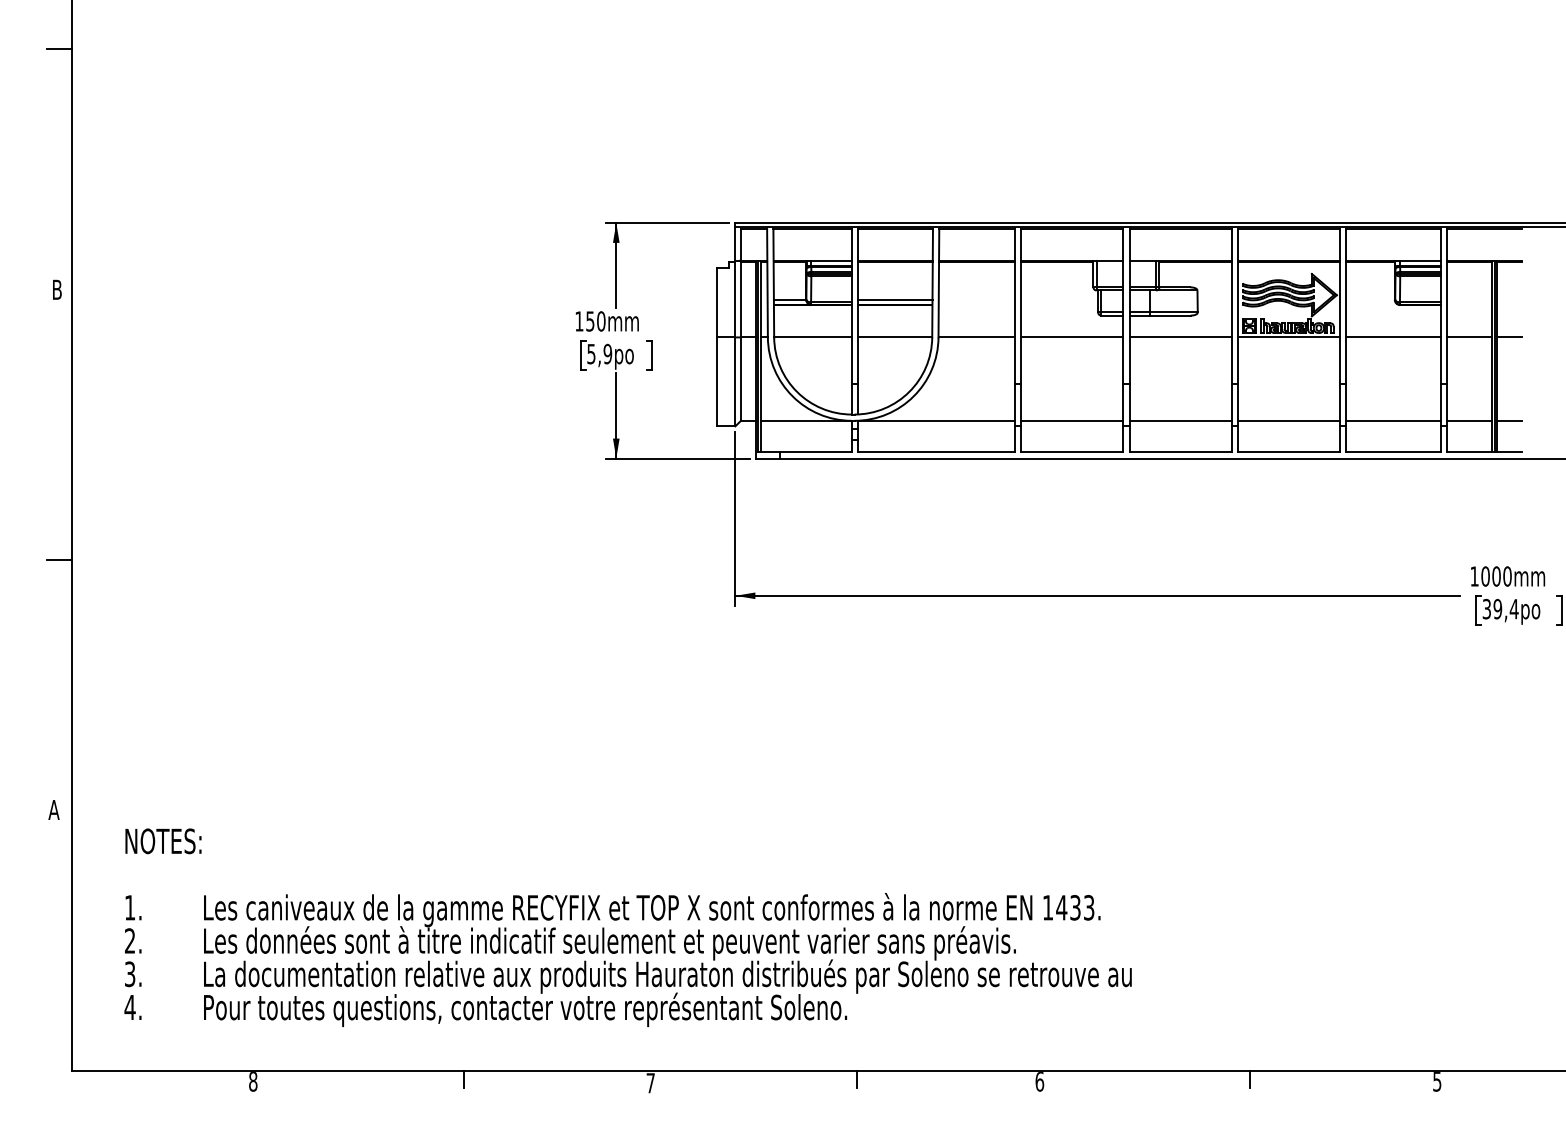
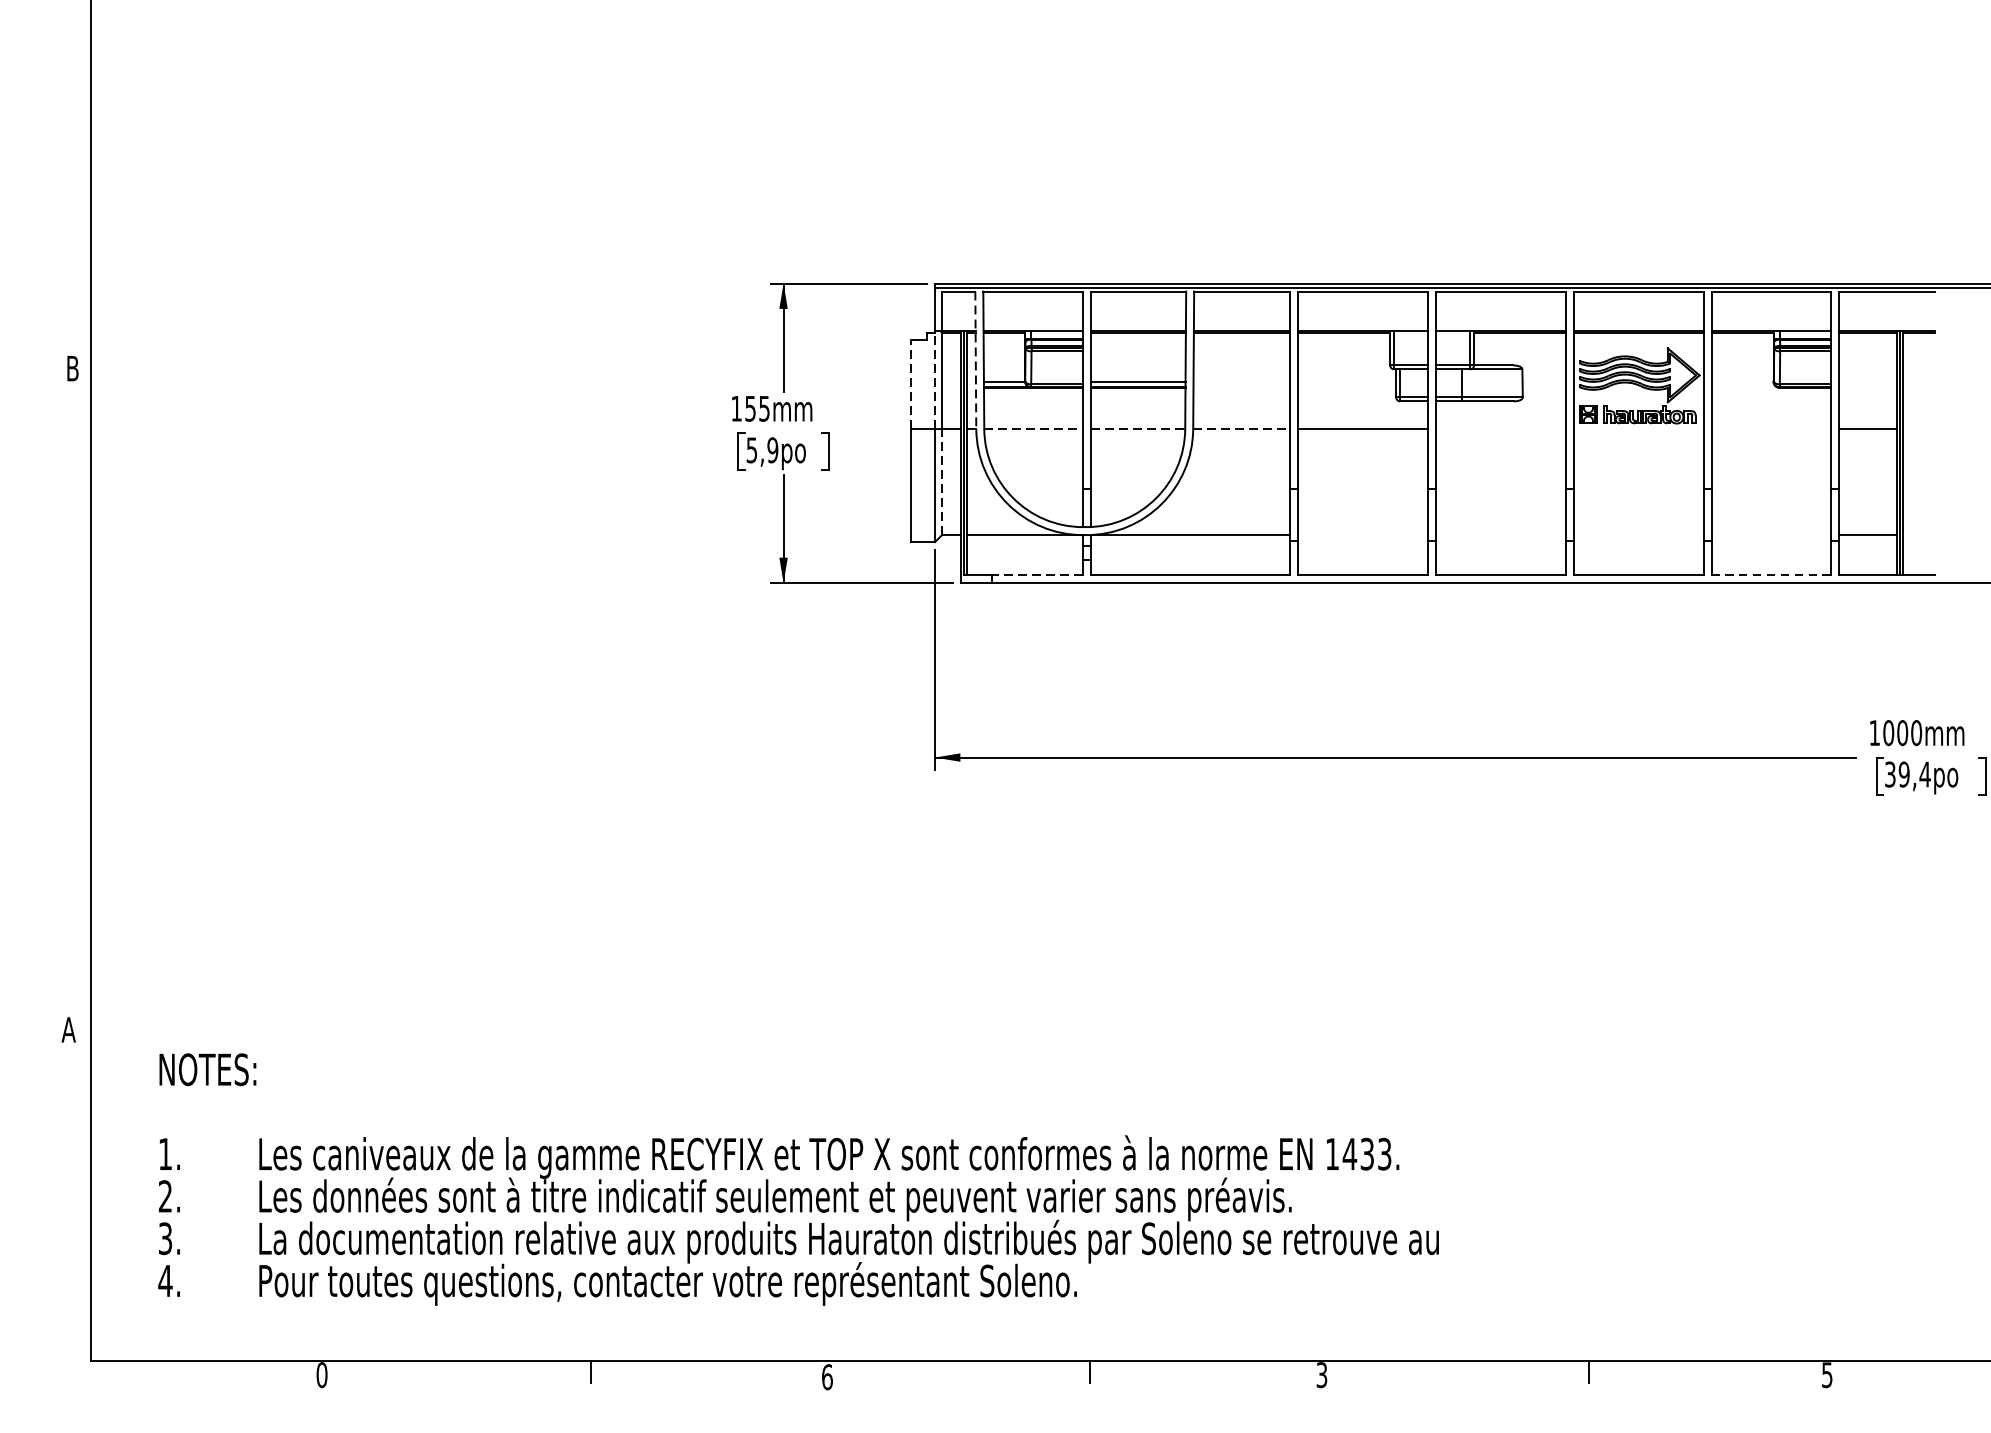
line: (58, 48) -> (74, 61), removed
line: (767, 283) -> (975, 360), solid -> dashed
line: (735, 299) -> (935, 380), solid -> dashed
line: (716, 302) -> (910, 384), solid -> dashed
text: (601, 321) -> (764, 408), 150mm -> 155mm
line: (812, 337) -> (1033, 429), solid -> dashed
line: (895, 337) -> (1138, 429), solid -> dashed
line: (977, 337) -> (1242, 429), solid -> dashed
line: (1180, 337) -> (1500, 429), removed
line: (1288, 337) -> (1638, 429), removed
line: (1393, 337) -> (1771, 429), removed
line: (1509, 337) -> (1919, 429), removed
line: (741, 379) -> (942, 482), solid -> dashed
line: (1072, 420) -> (1363, 534), removed
line: (1180, 420) -> (1500, 534), removed
line: (1288, 420) -> (1638, 534), removed
line: (1393, 420) -> (1771, 534), removed
line: (1509, 420) -> (1919, 534), removed
line: (815, 452) -> (1036, 575), solid -> dashed
line: (1392, 452) -> (1770, 575), solid -> dashed
line: (58, 559) -> (74, 711), removed
text: (253, 1081) -> (322, 1375), 8 -> 0
text: (1039, 1081) -> (1321, 1375), 6 -> 3
text: (650, 1083) -> (827, 1377), 7 -> 6

